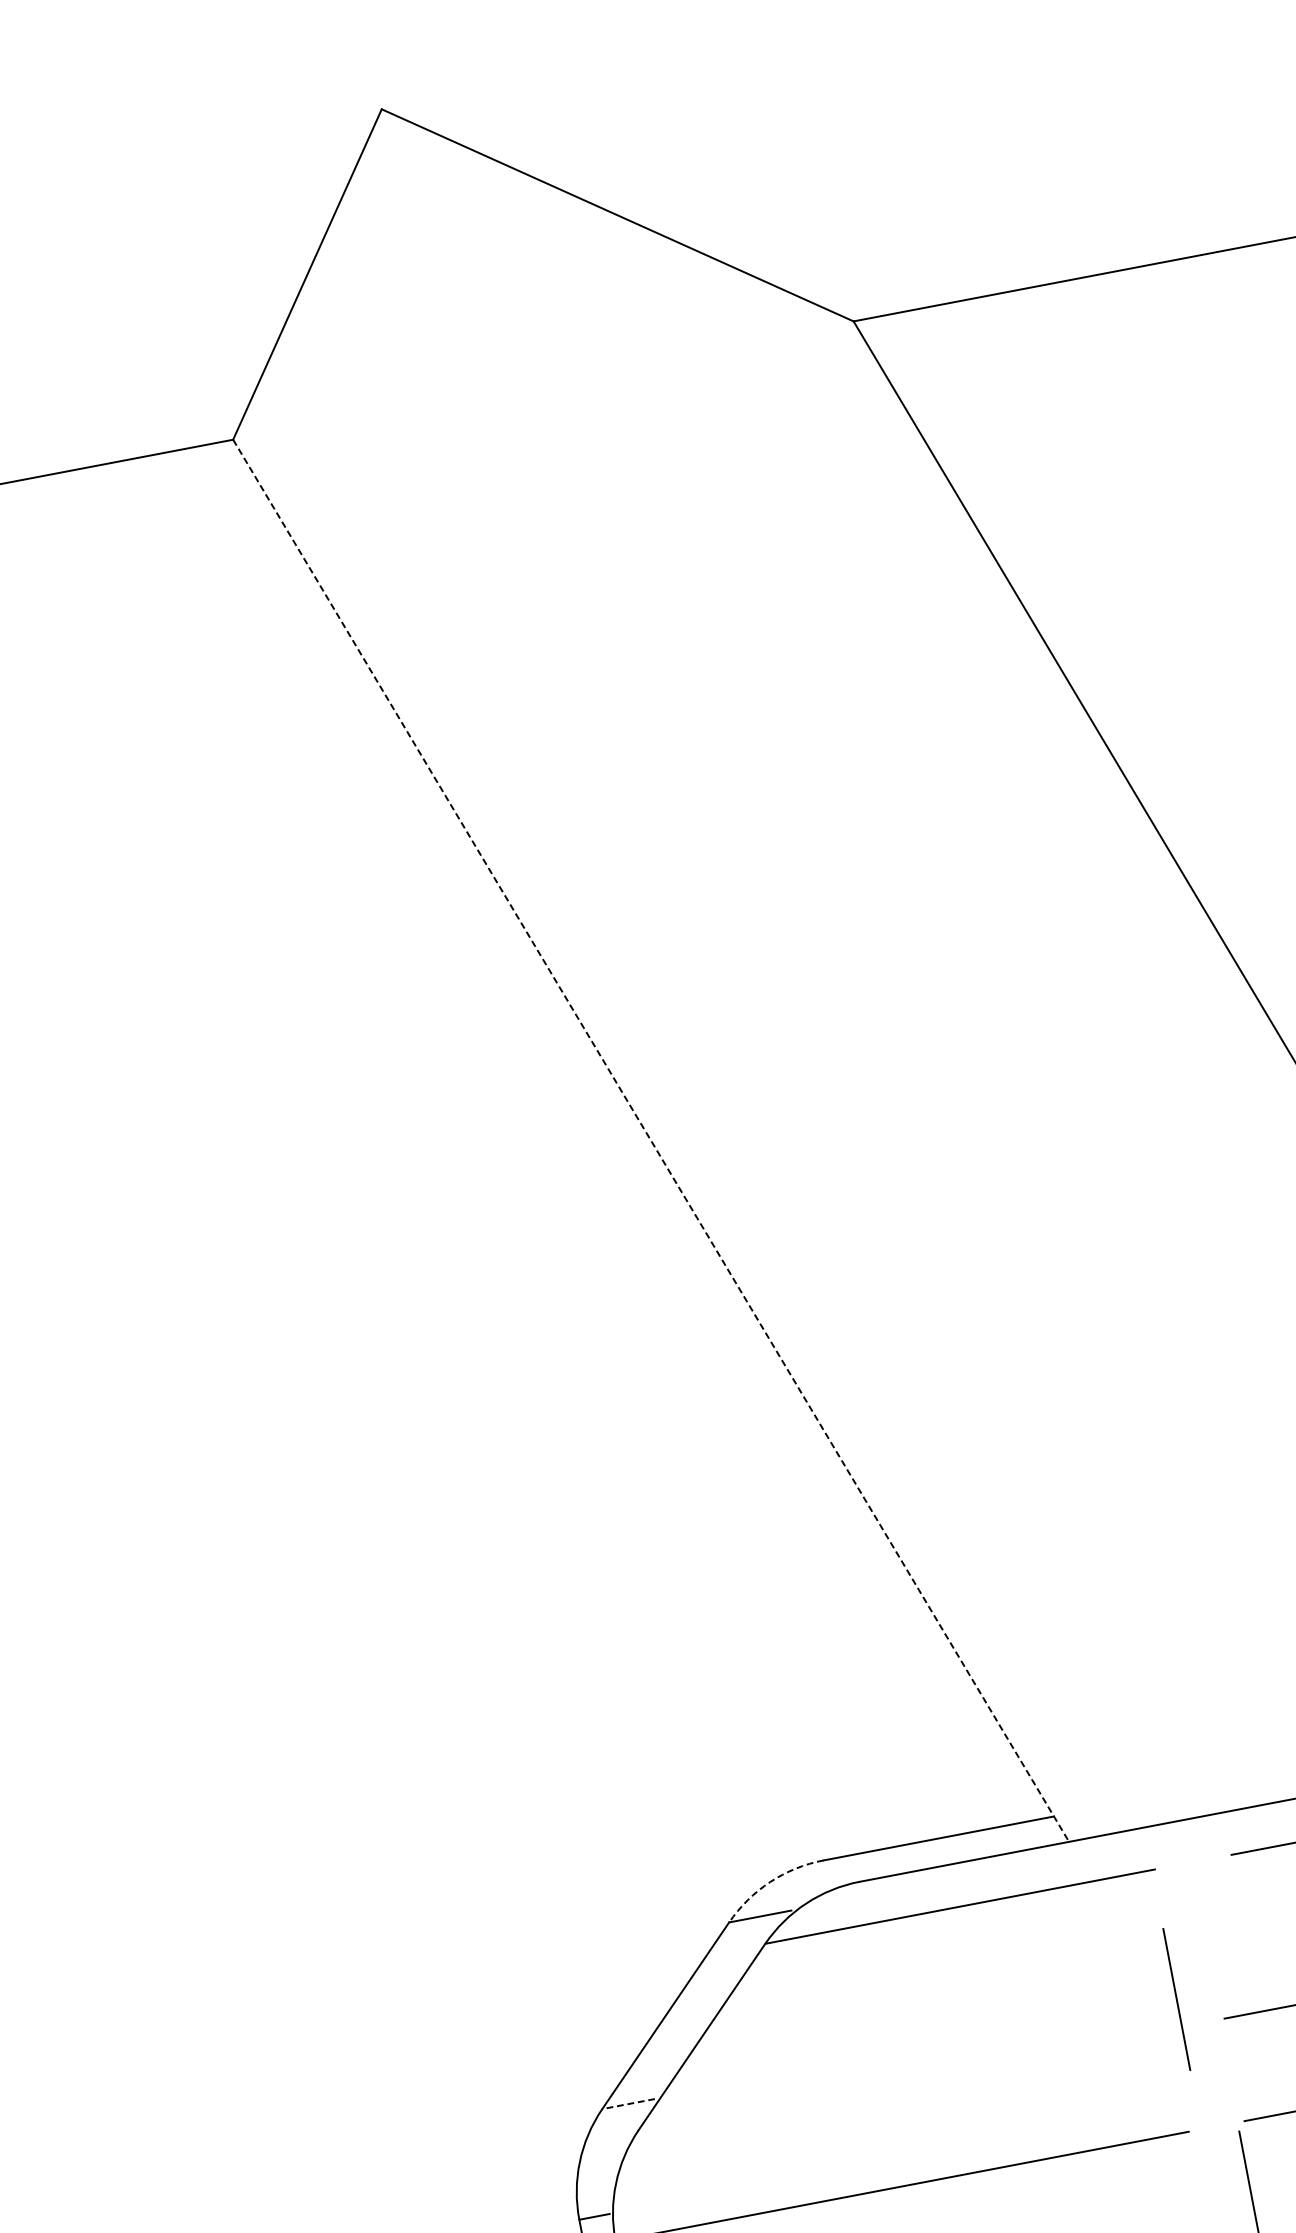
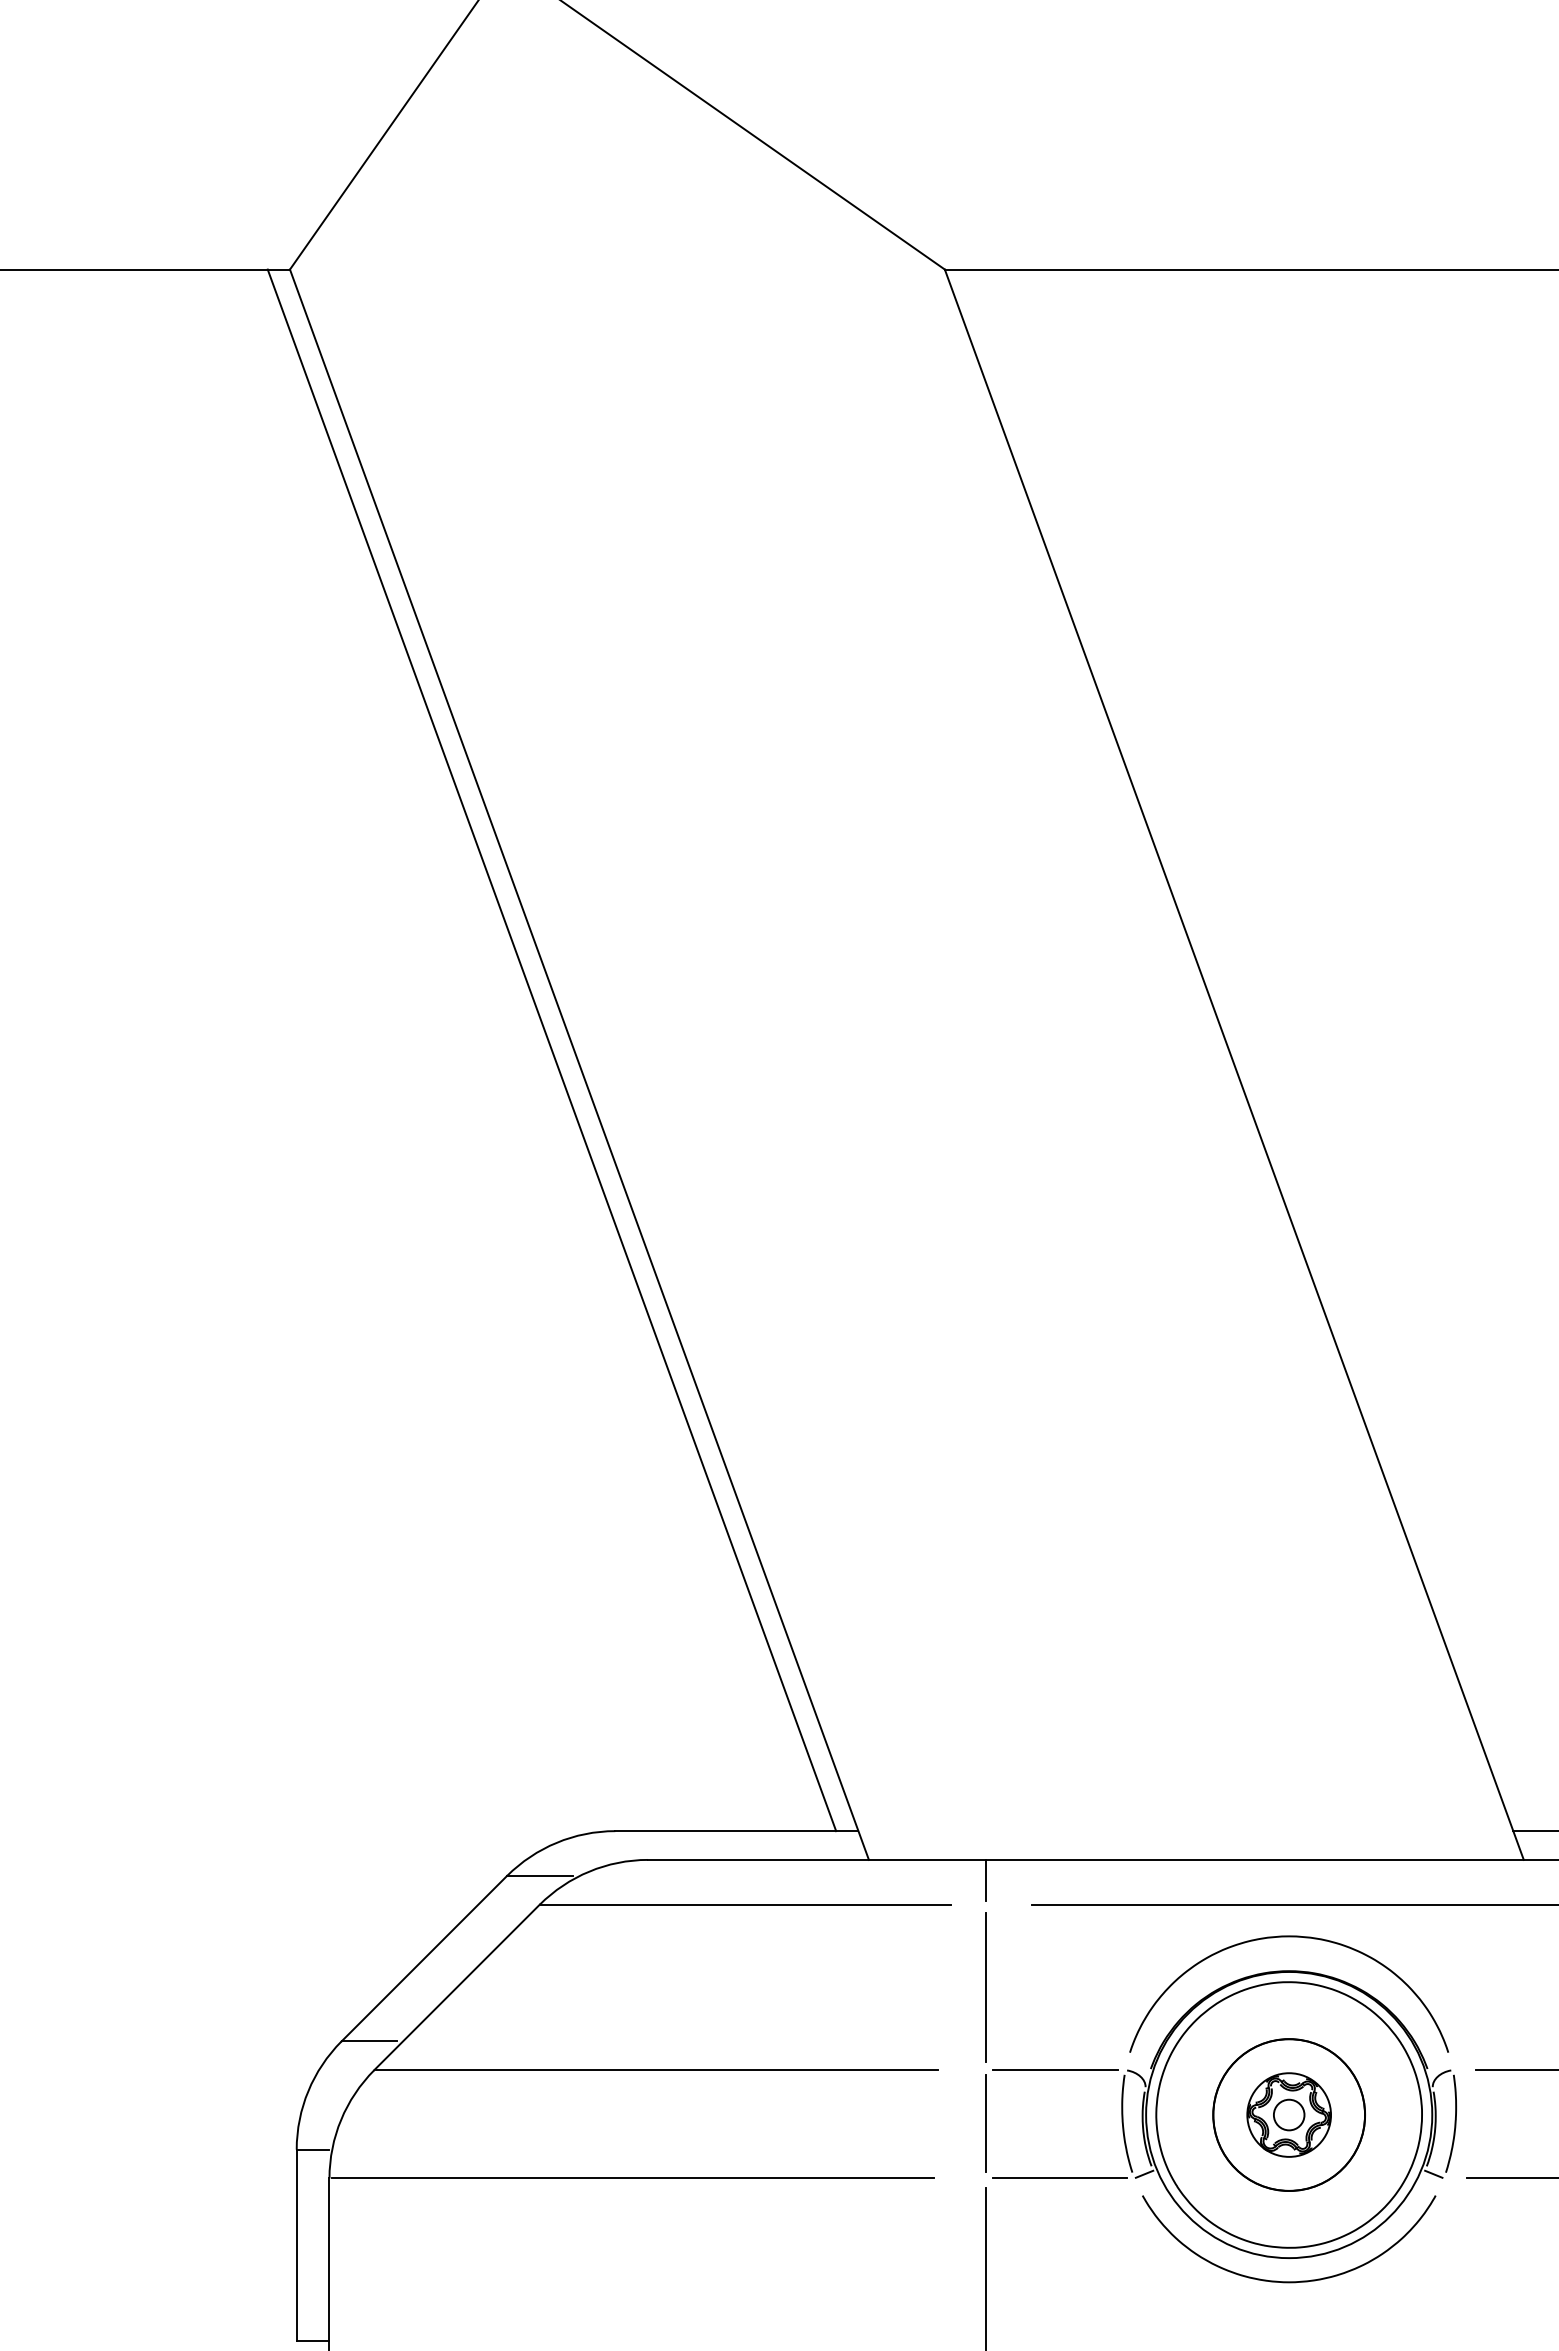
line: (622, 1132) -> (551, 1050), added
line: (651, 1141) -> (579, 1065), dashed -> solid
line: (1183, 1840) -> (985, 1880), added
arc: (769, 1881) -> (556, 1842), dashed -> solid
line: (1176, 1999) -> (985, 1987), moved
line: (1227, 2070) -> (985, 2123), added
line: (905, 2079) -> (656, 2070), added
line: (628, 2104) -> (369, 2041), dashed -> solid

